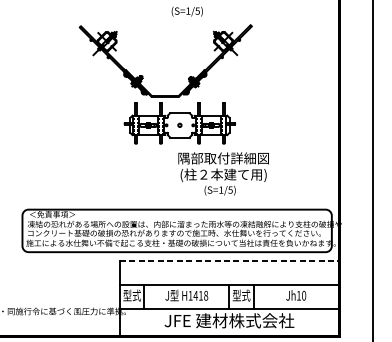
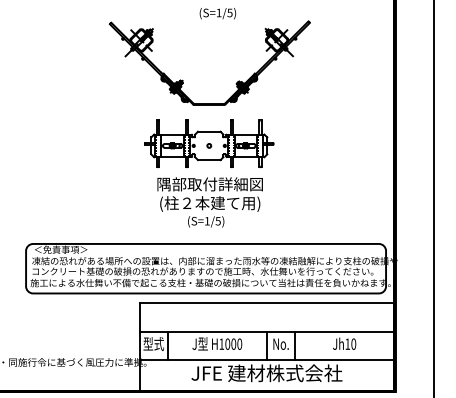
part: (143, 76) -> (183, 80), moved
text: (223, 174) -> (209, 202), moved
line: (229, 260) -> (267, 303), dashed -> solid
text: (200, 295) -> (233, 343), H1418 -> H1000
text: (241, 295) -> (280, 343), 型式 -> No.

